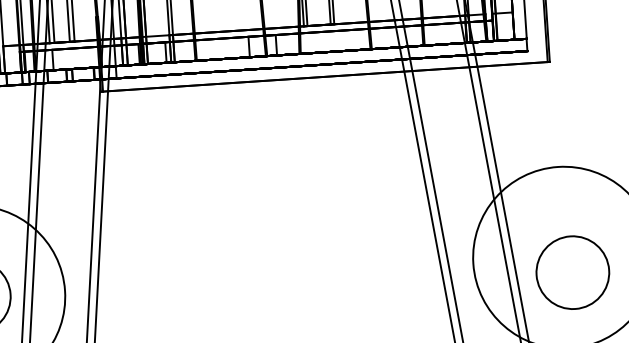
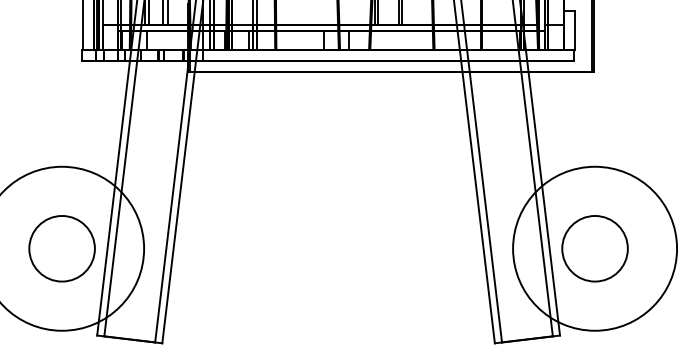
circle: (572, 272) -> (594, 248), moved

